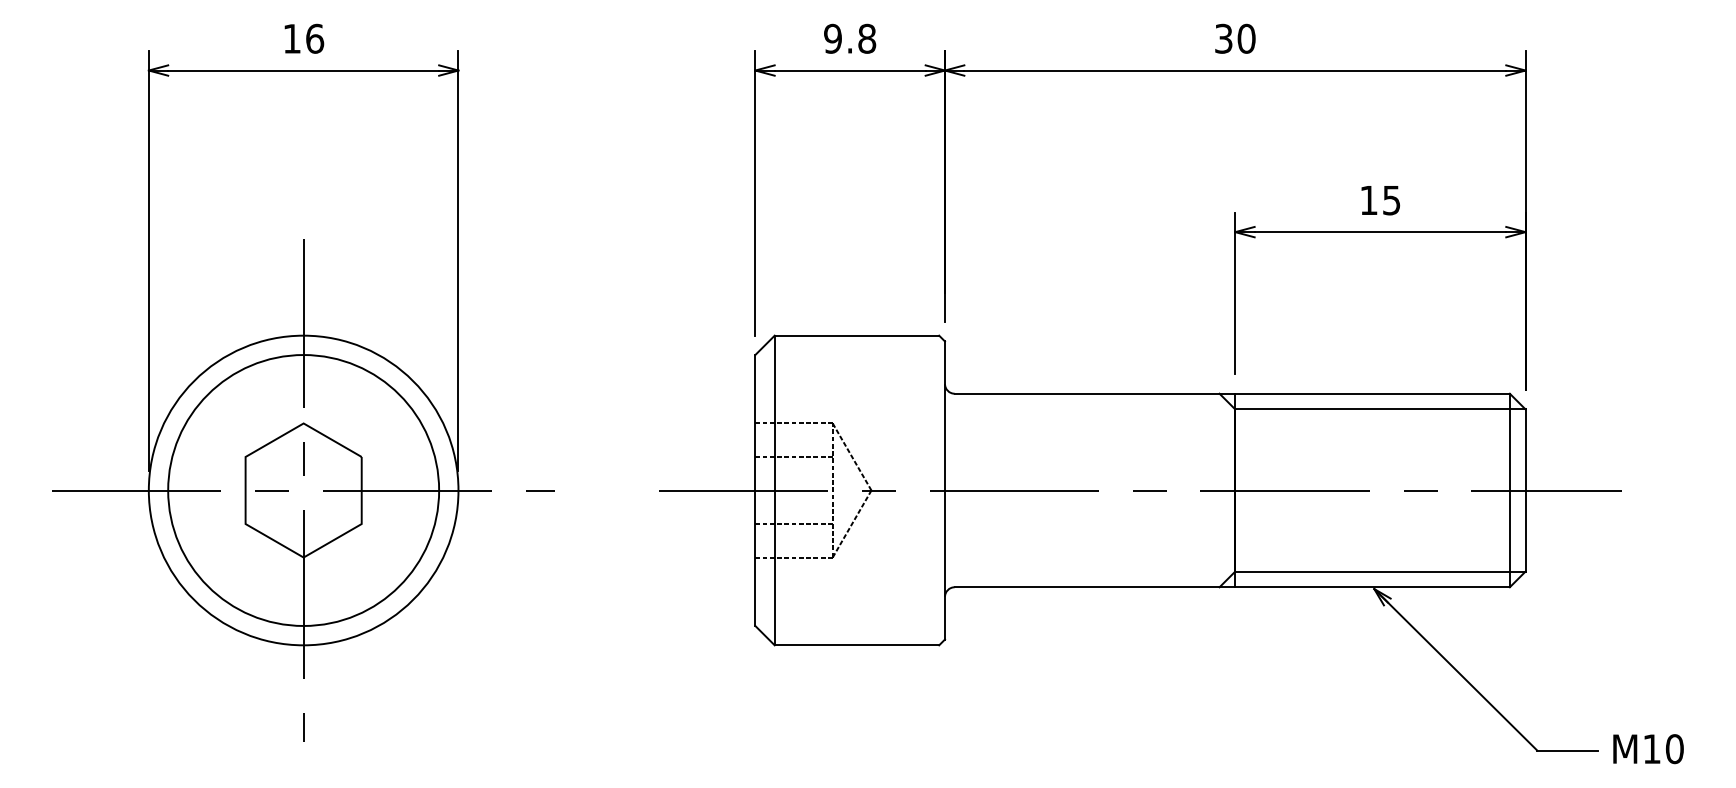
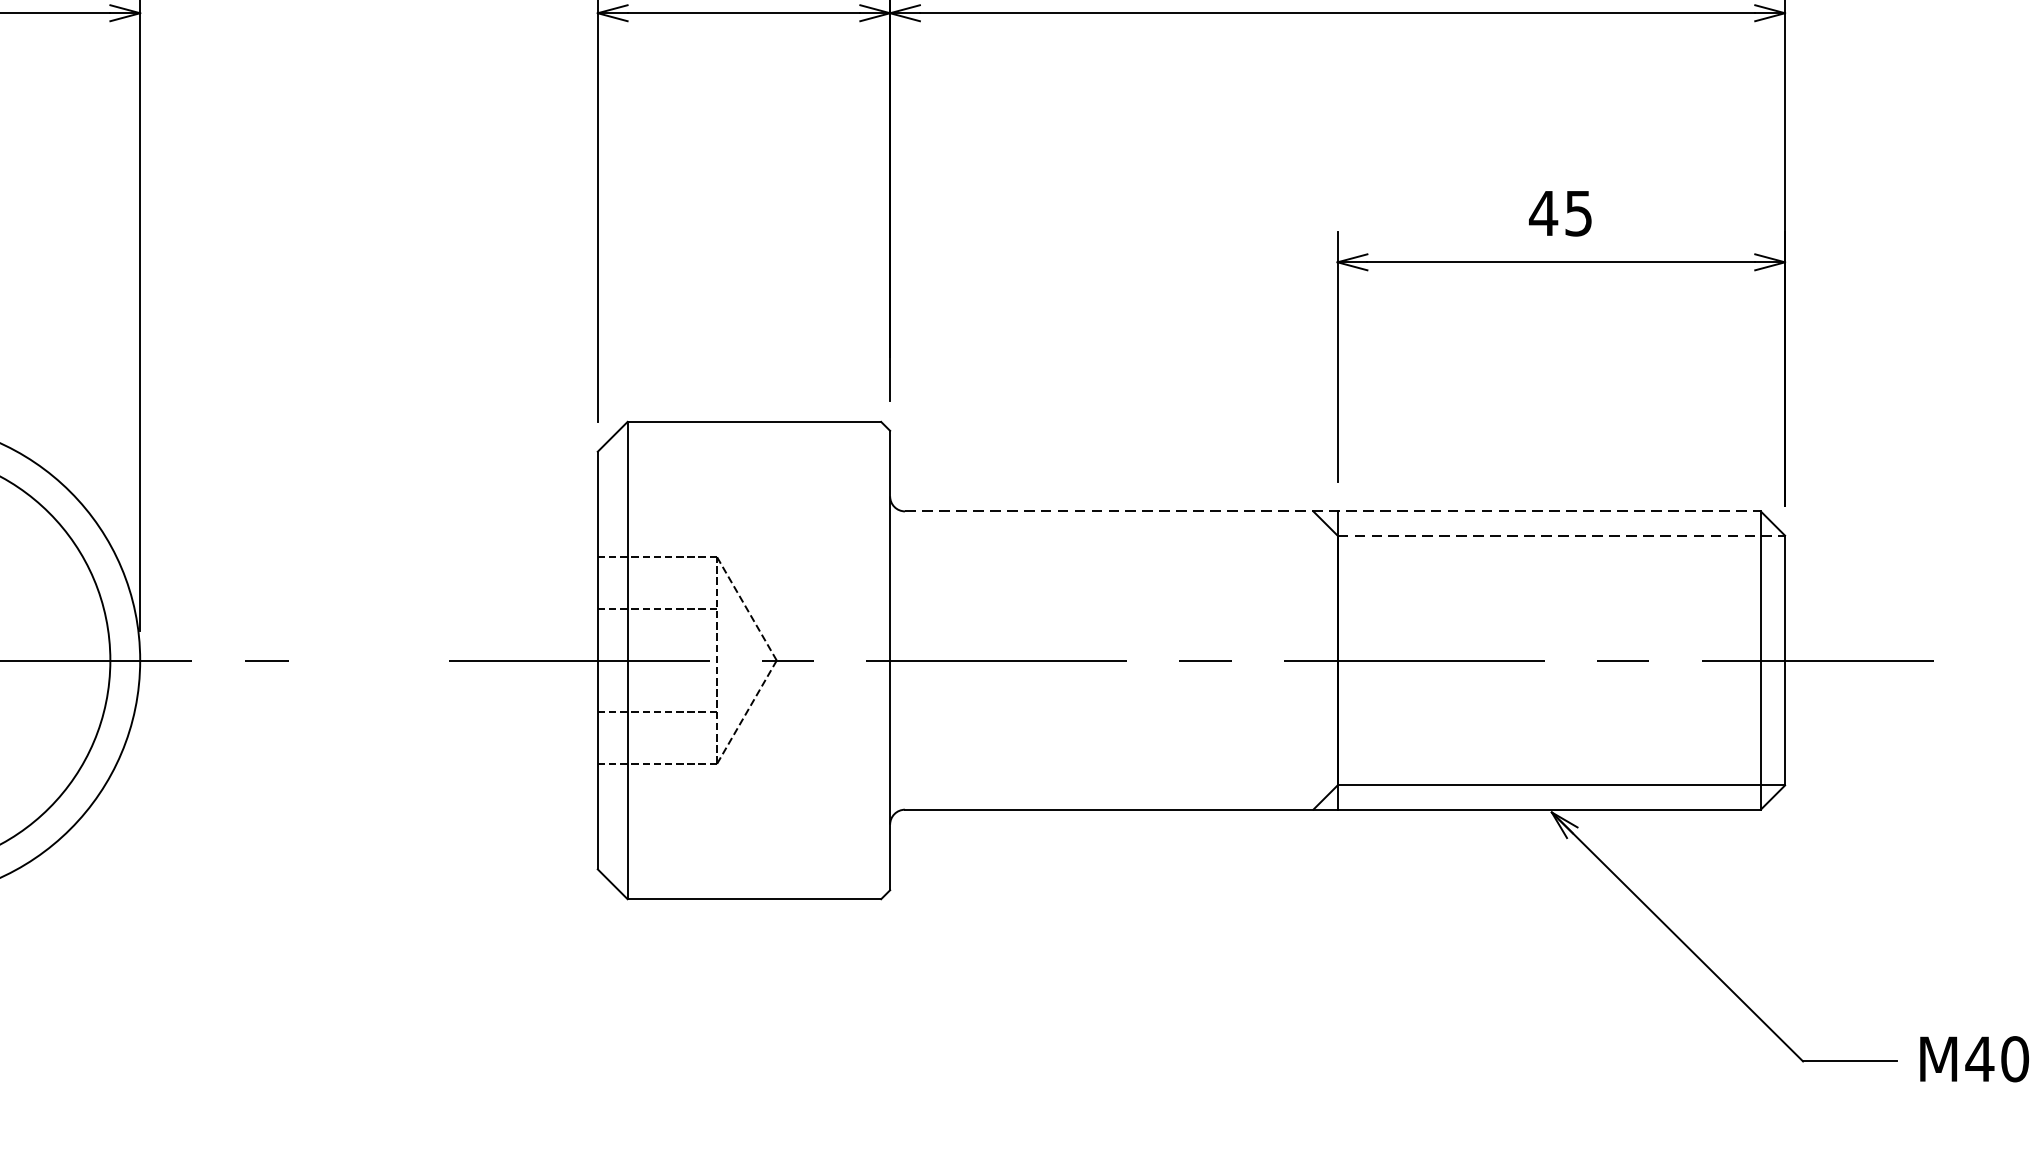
text: (1368, 200) -> (1542, 213), 15 -> 45
line: (1232, 393) -> (1333, 511), solid -> dashed
line: (1380, 409) -> (1561, 535), solid -> dashed
text: (1651, 748) -> (1979, 1058), M10 -> M40

